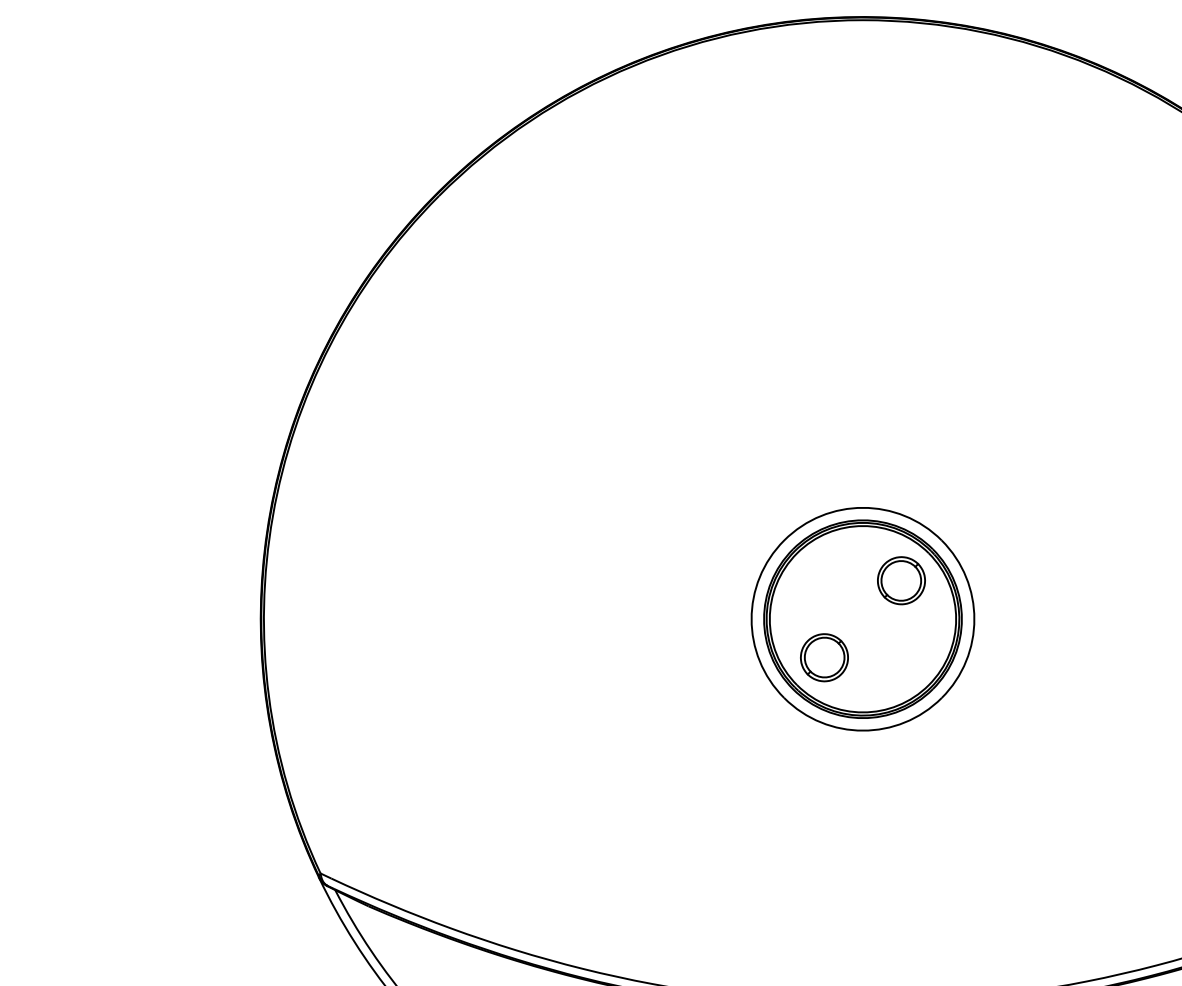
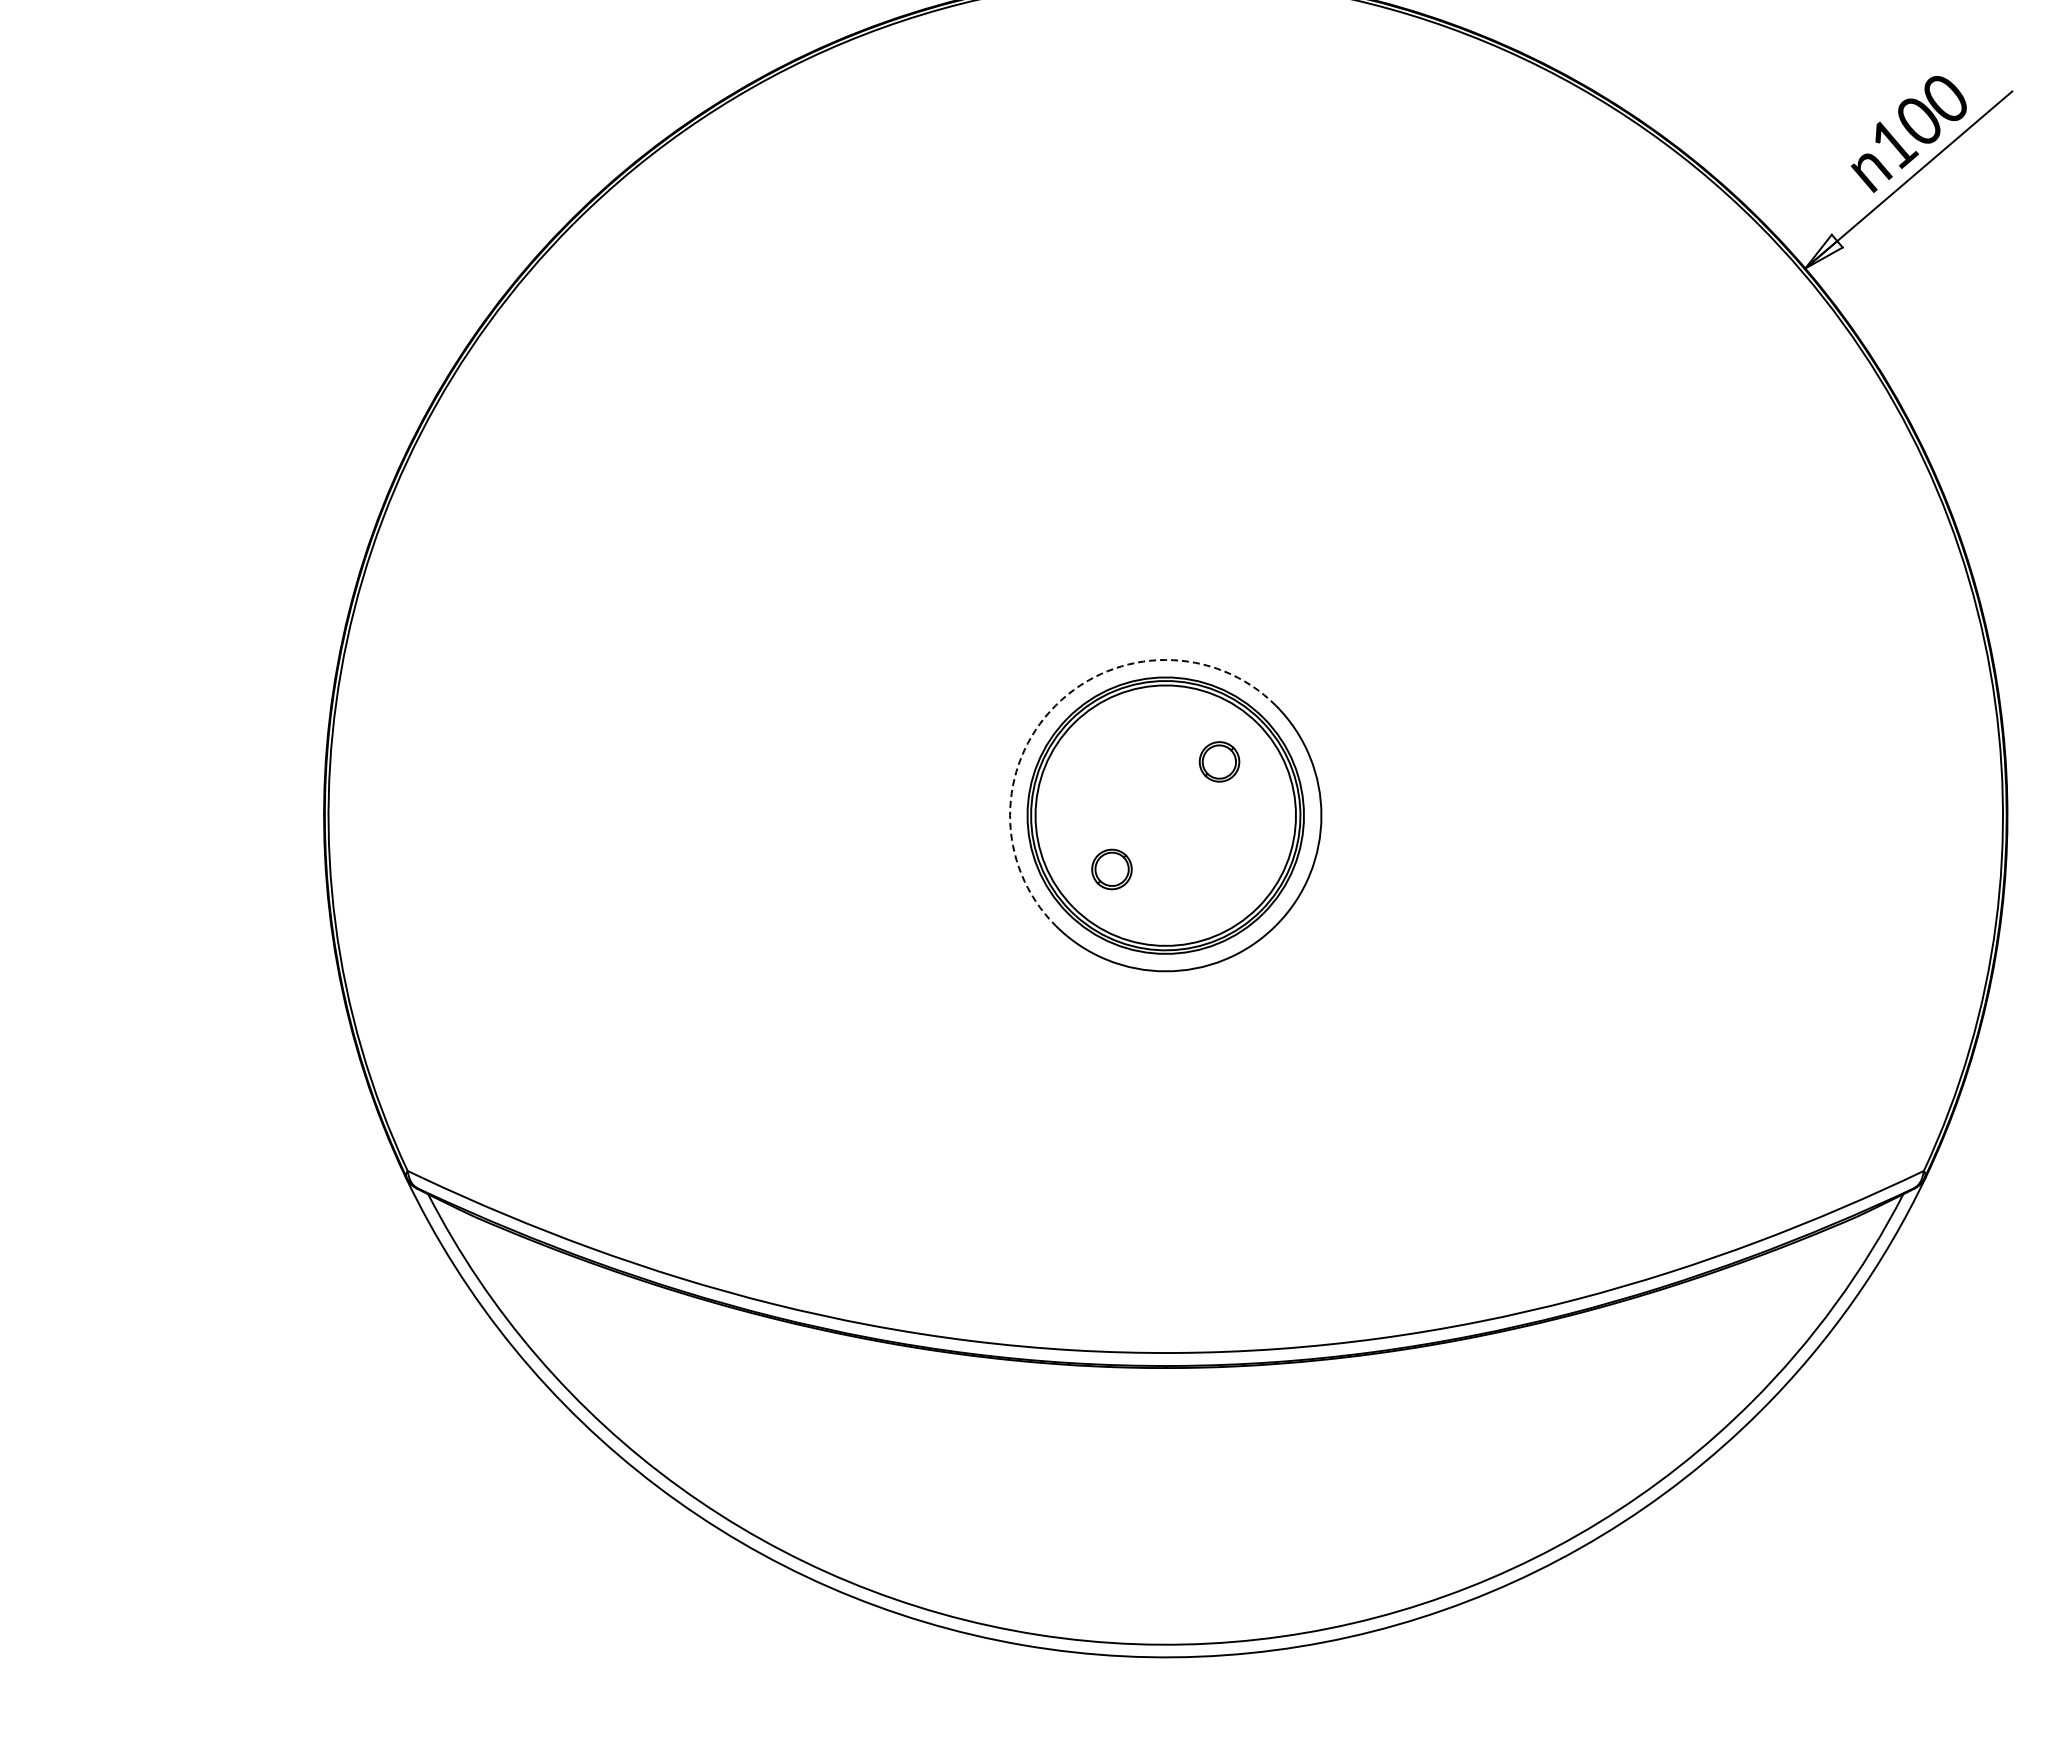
arc: (784, 540) -> (1055, 705), solid -> dashed
part: (901, 580) -> (1219, 761), size x0.6
part: (824, 657) -> (1111, 869), size x0.6

